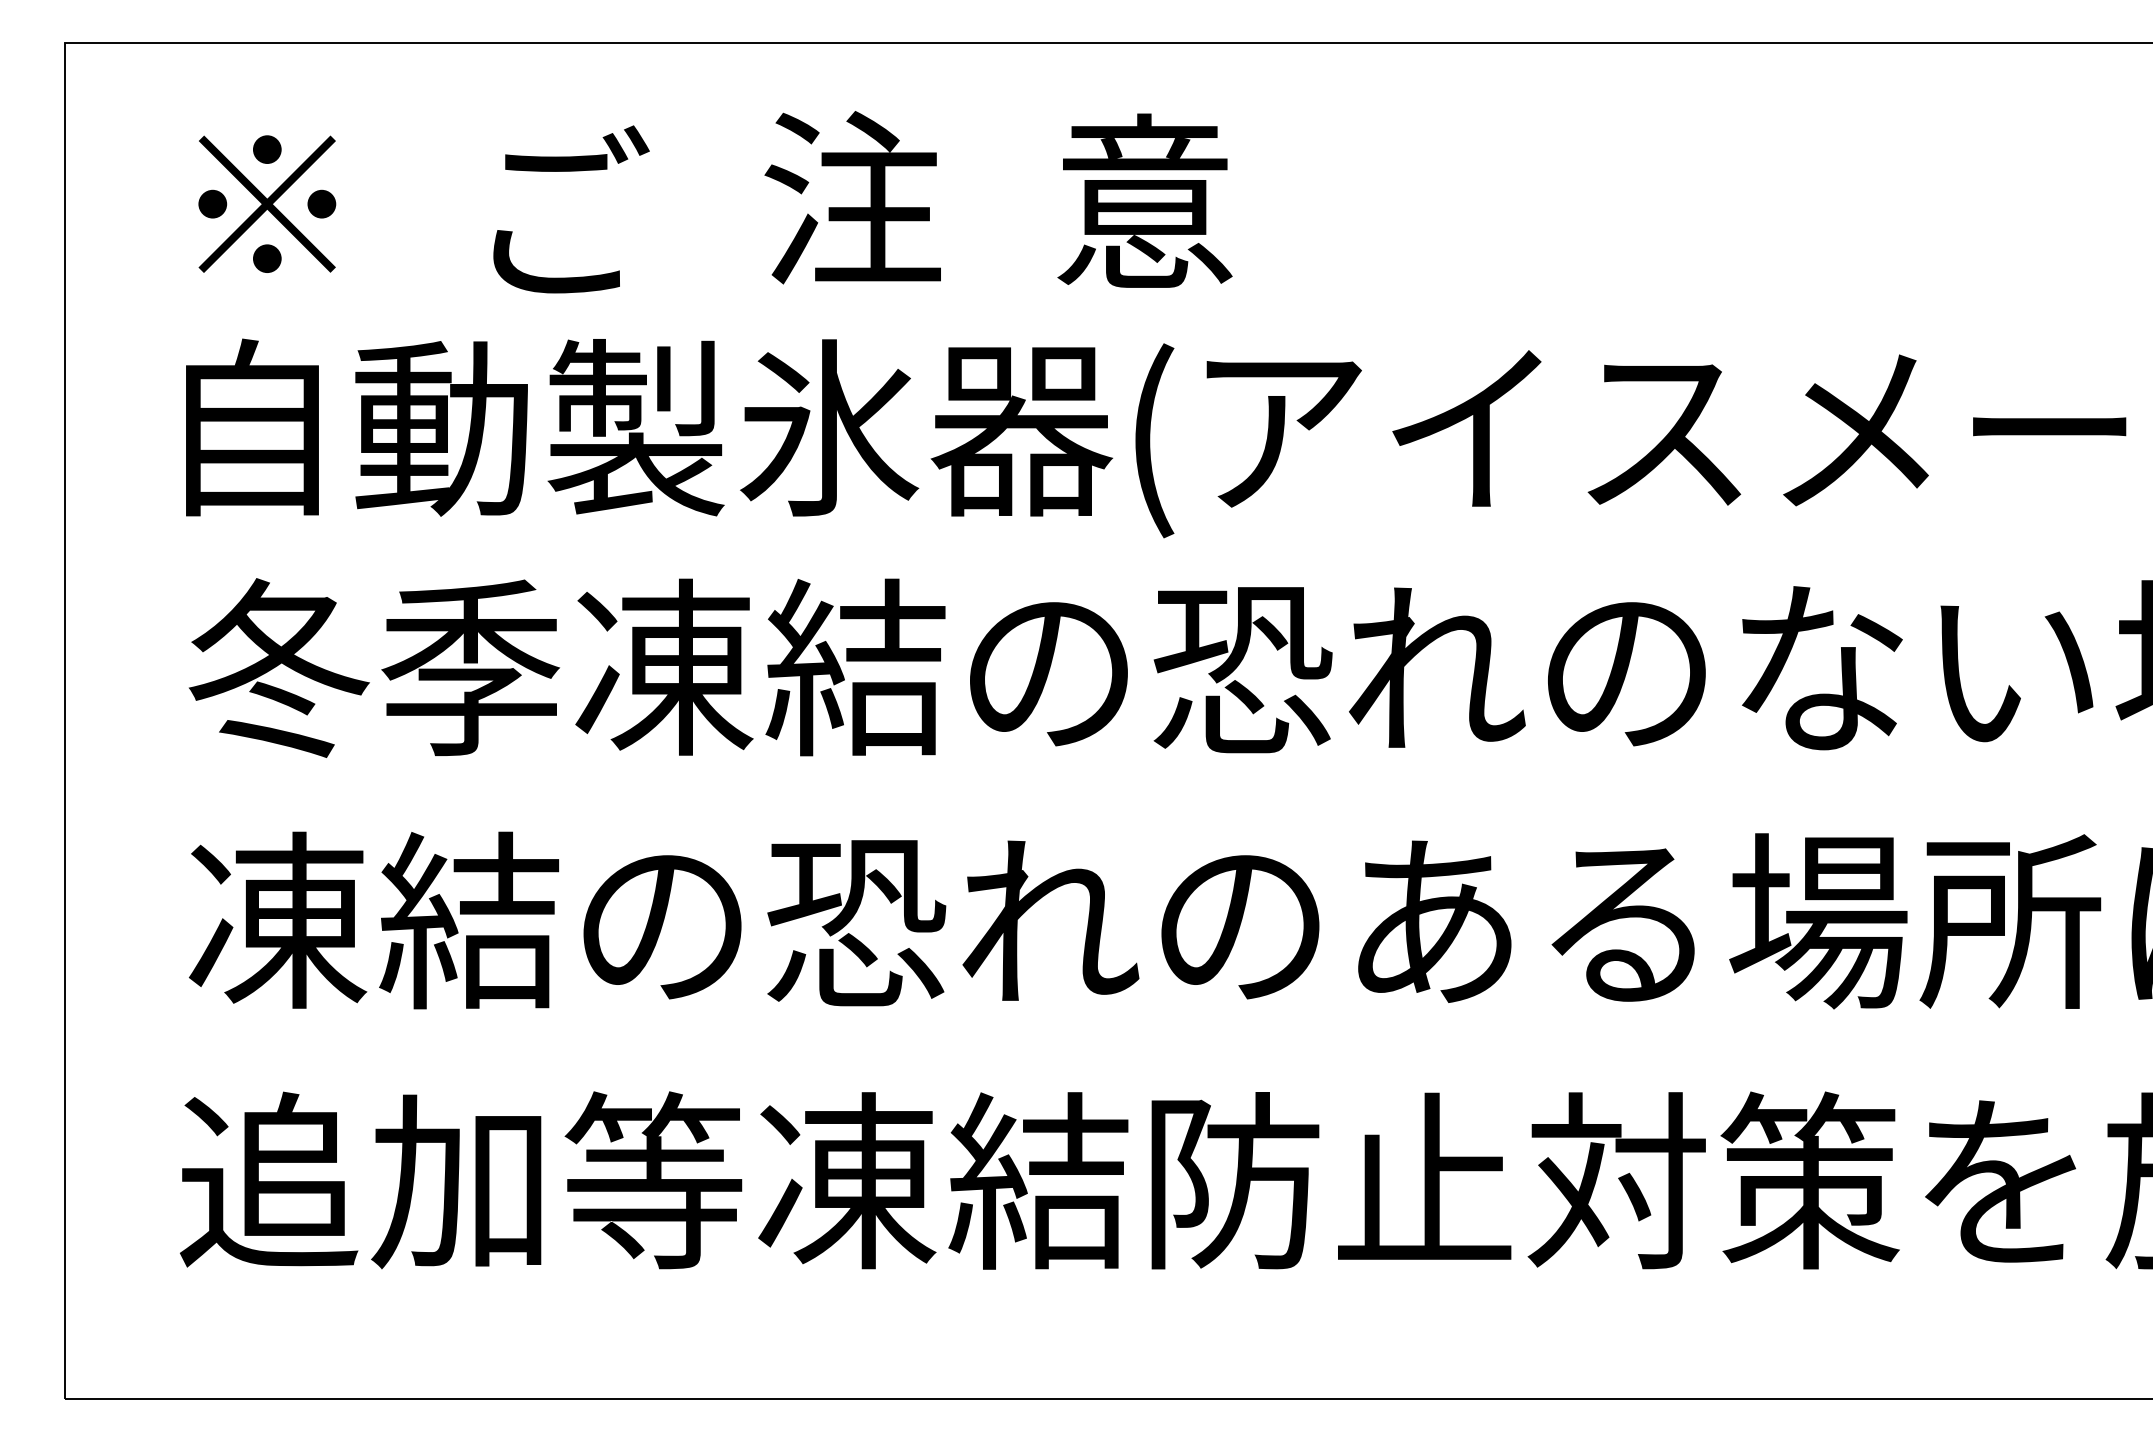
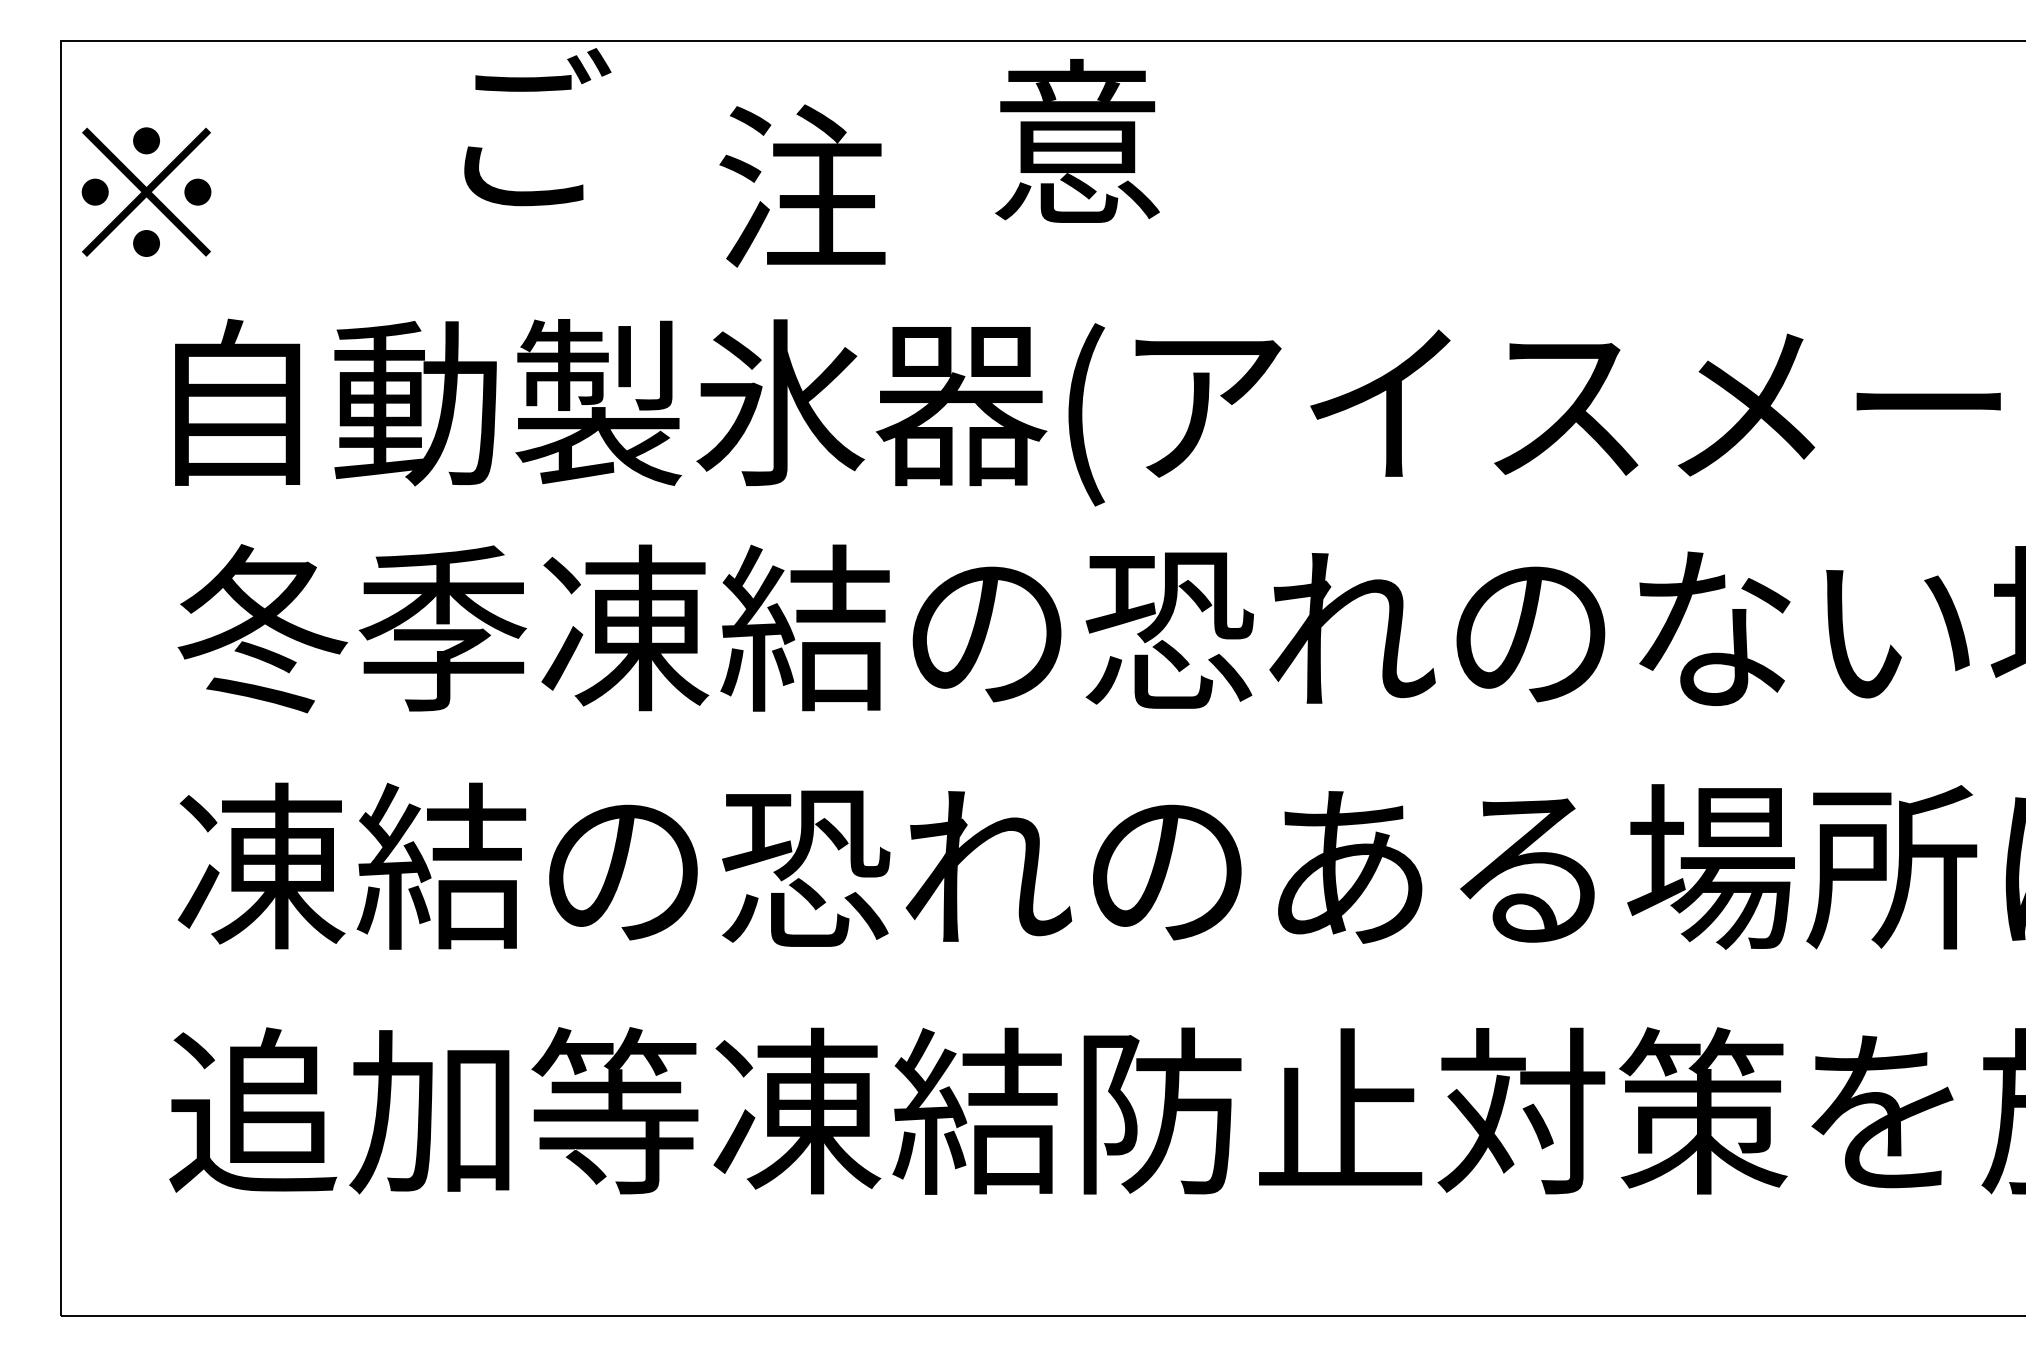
text: (1145, 200) -> (1077, 140), moved
text: (267, 203) -> (146, 191), moved
text: (571, 209) -> (537, 127), moved

